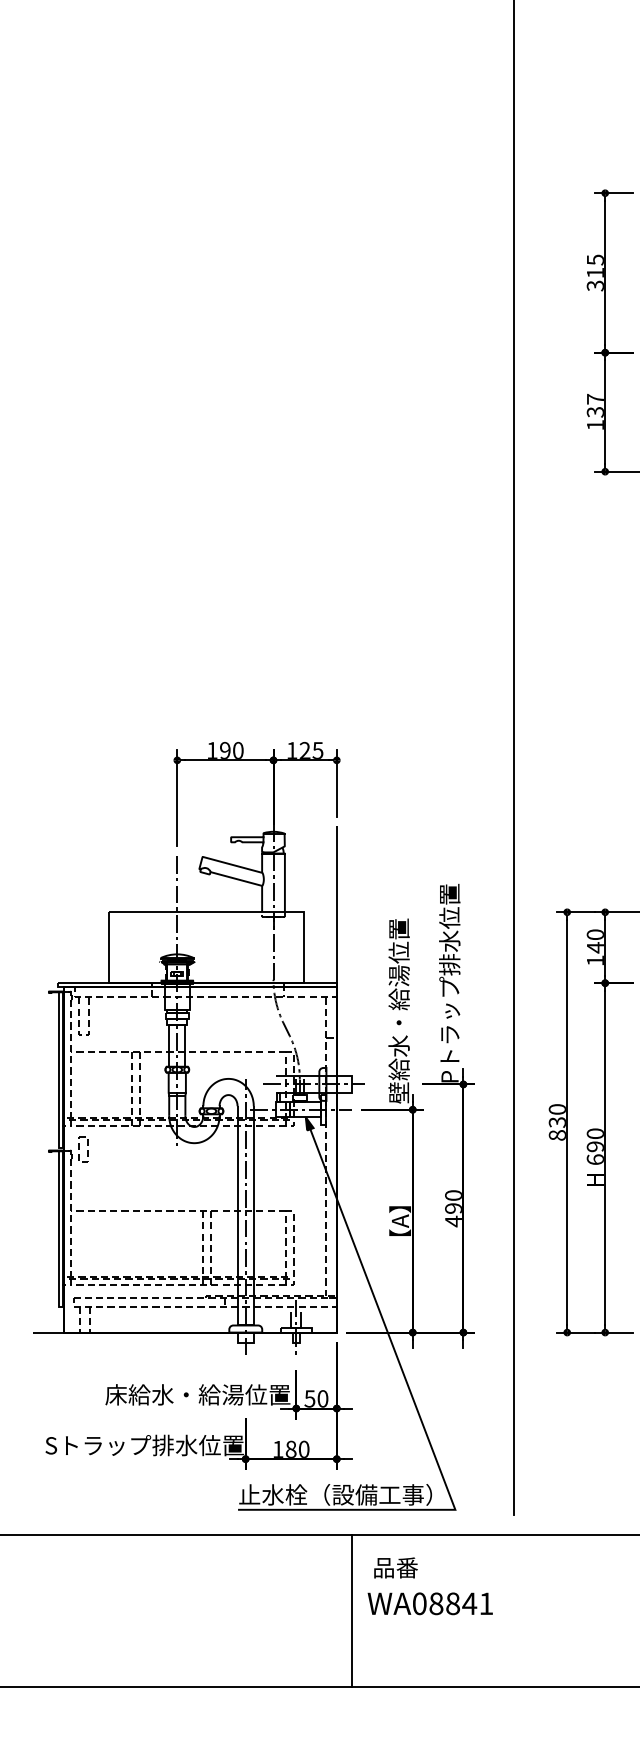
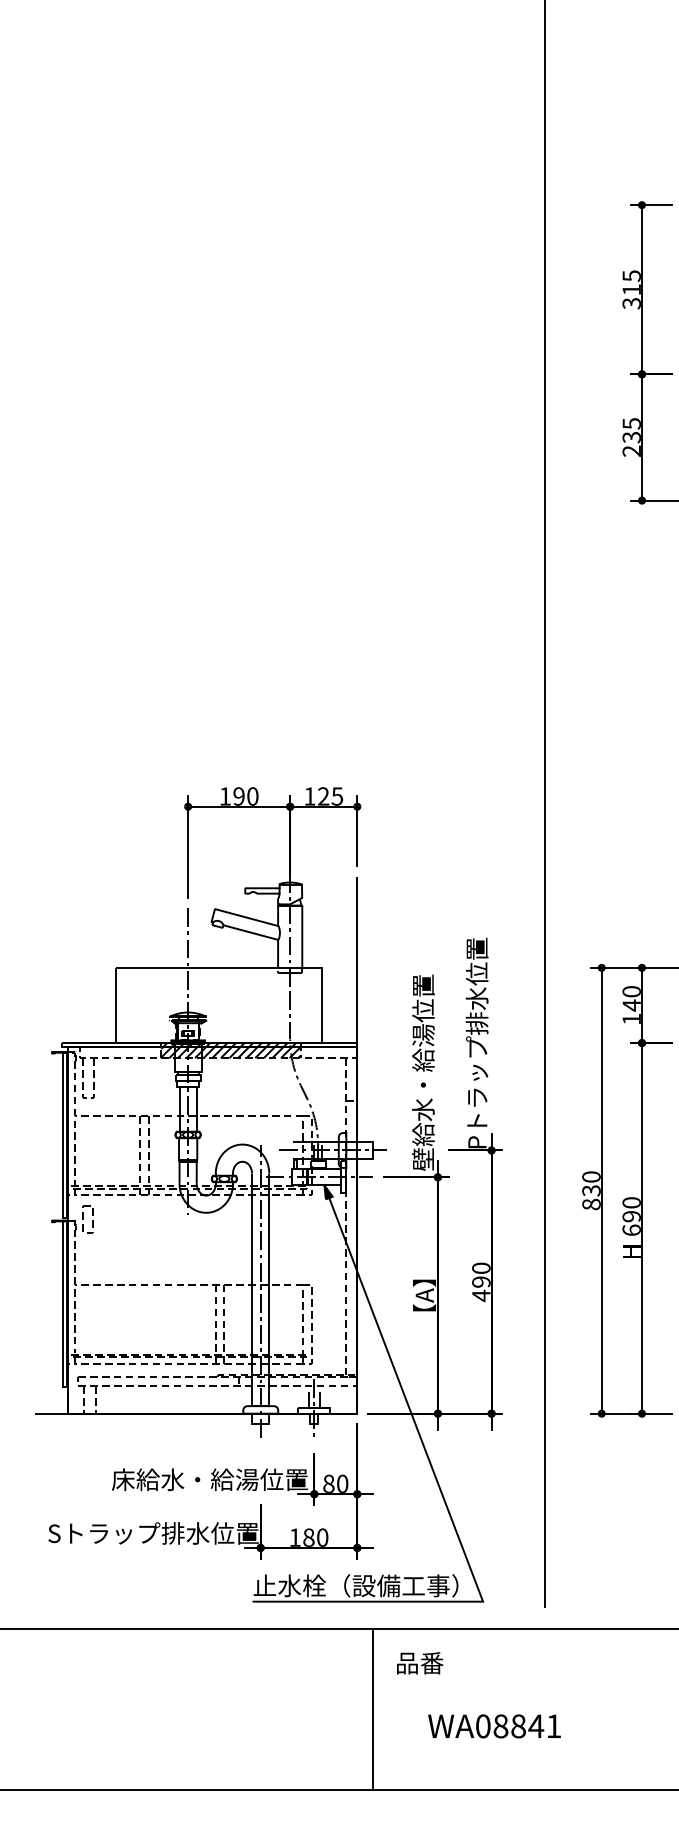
text: (595, 412) -> (631, 437), 137 -> 235
hatch: (217, 990) -> (230, 1050), added
text: (309, 1398) -> (328, 1483), 50 -> 80
text: (430, 1603) -> (494, 1726), moved

